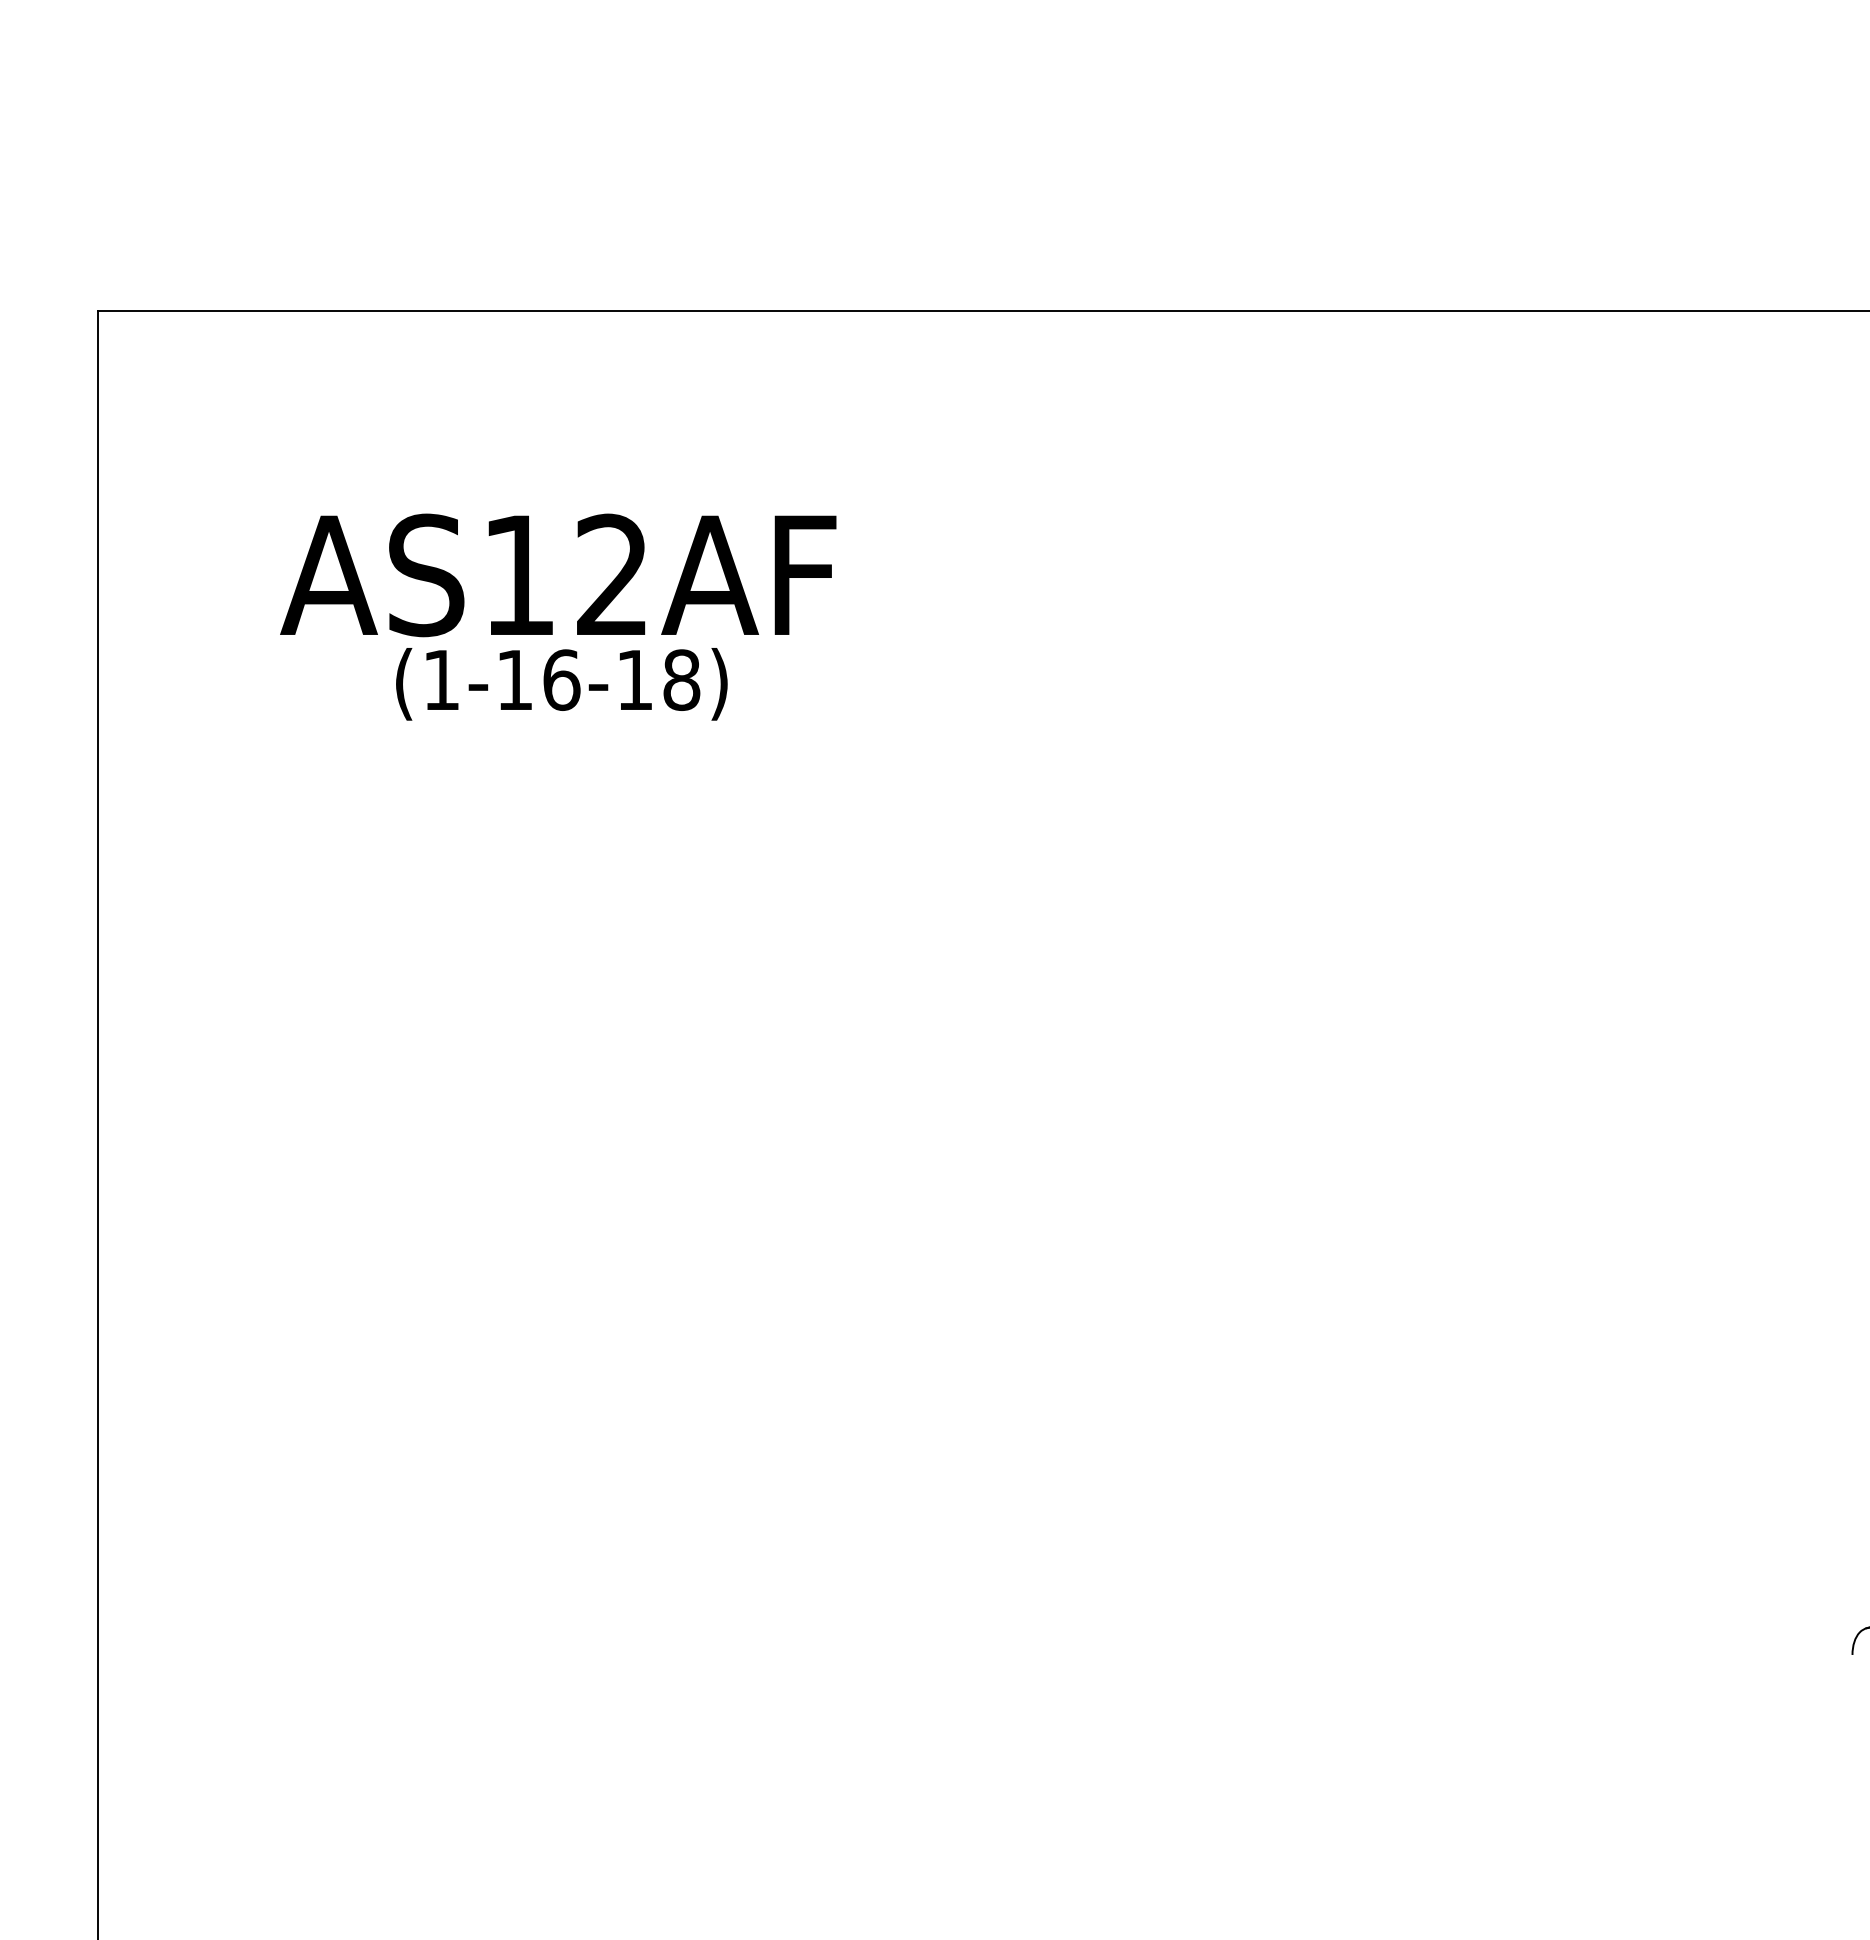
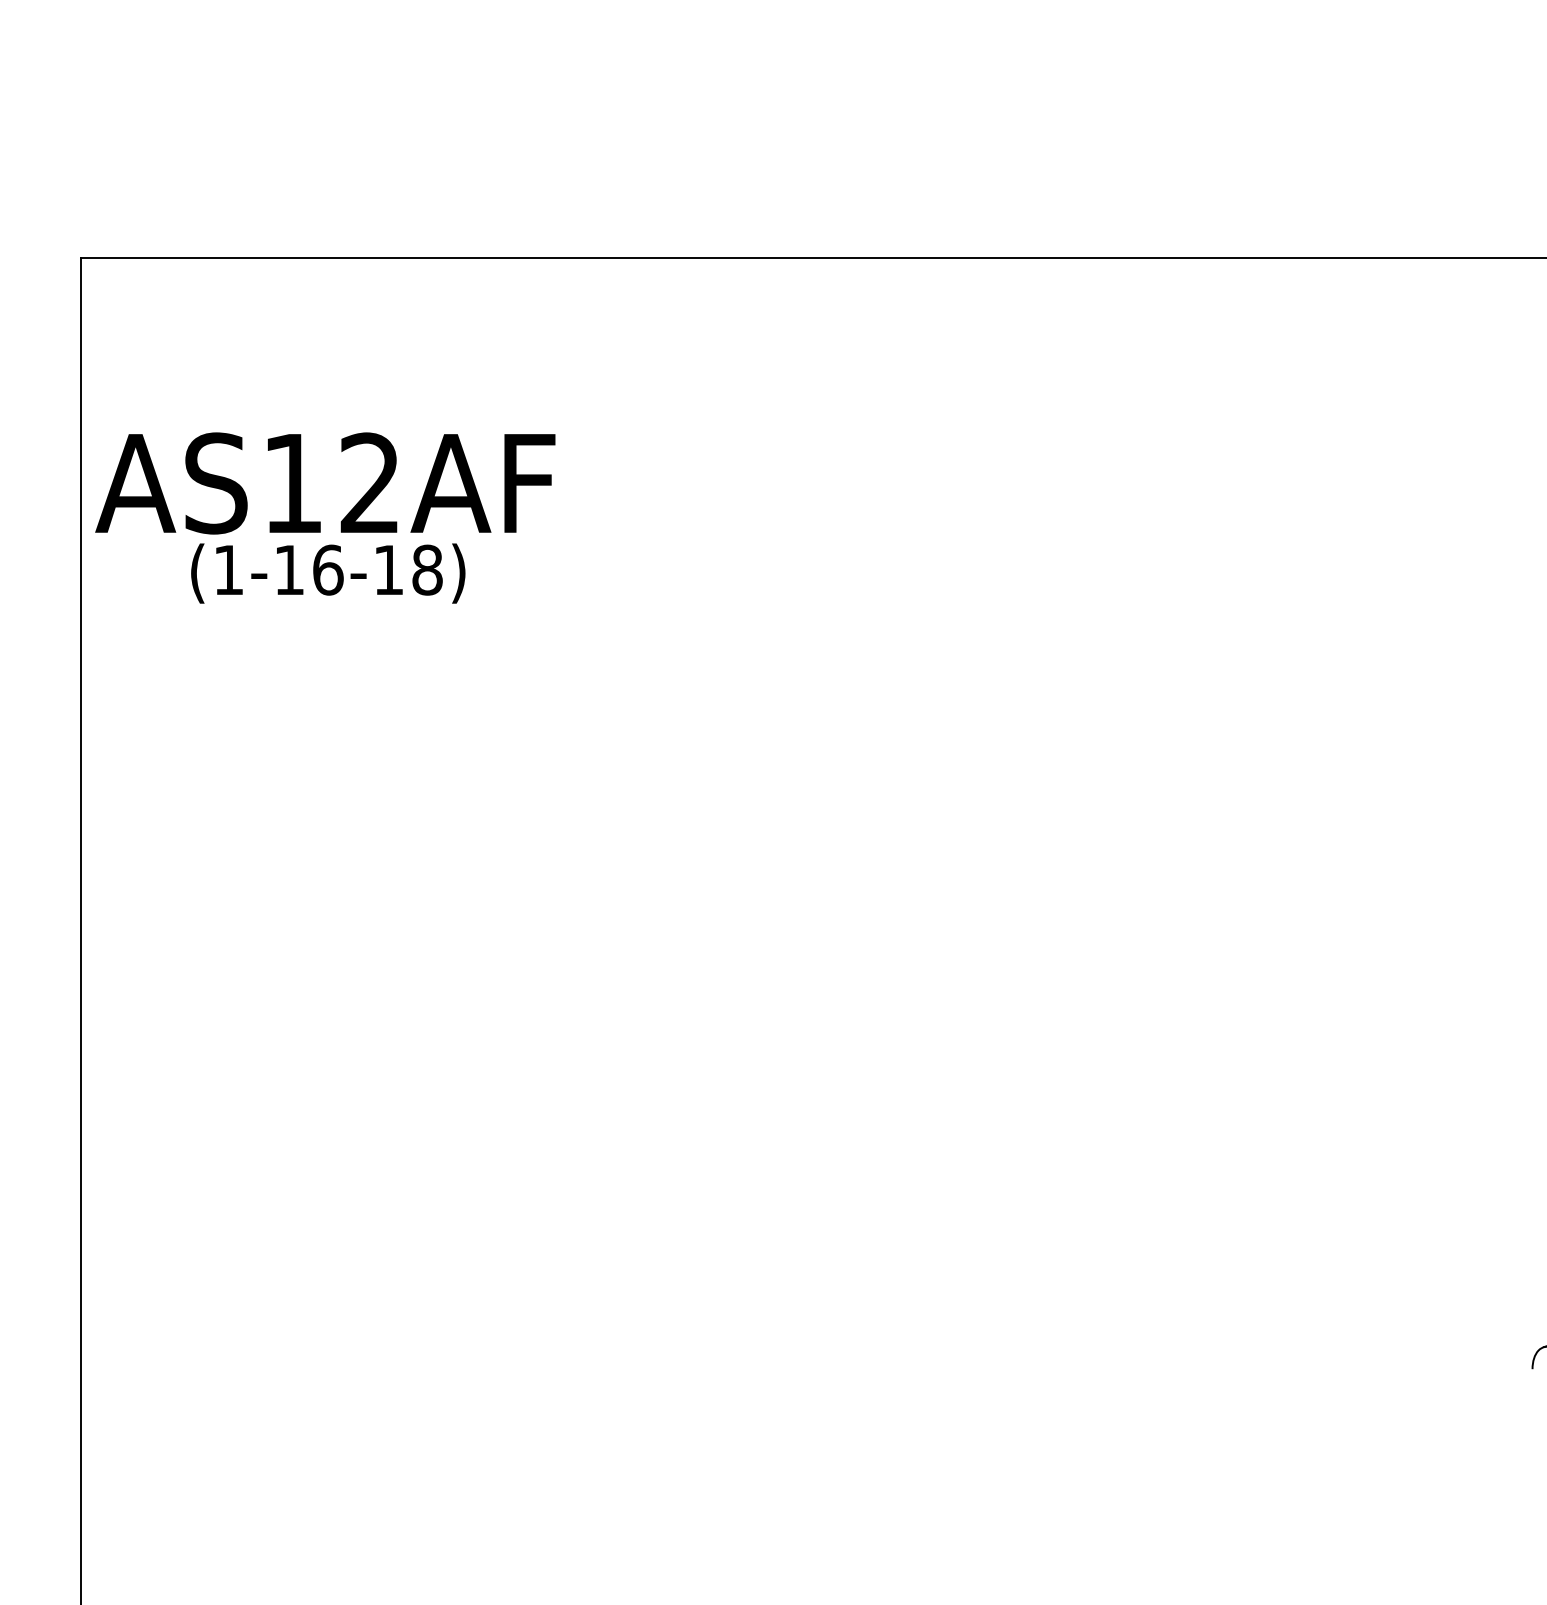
text: (558, 616) -> (325, 517), moved

